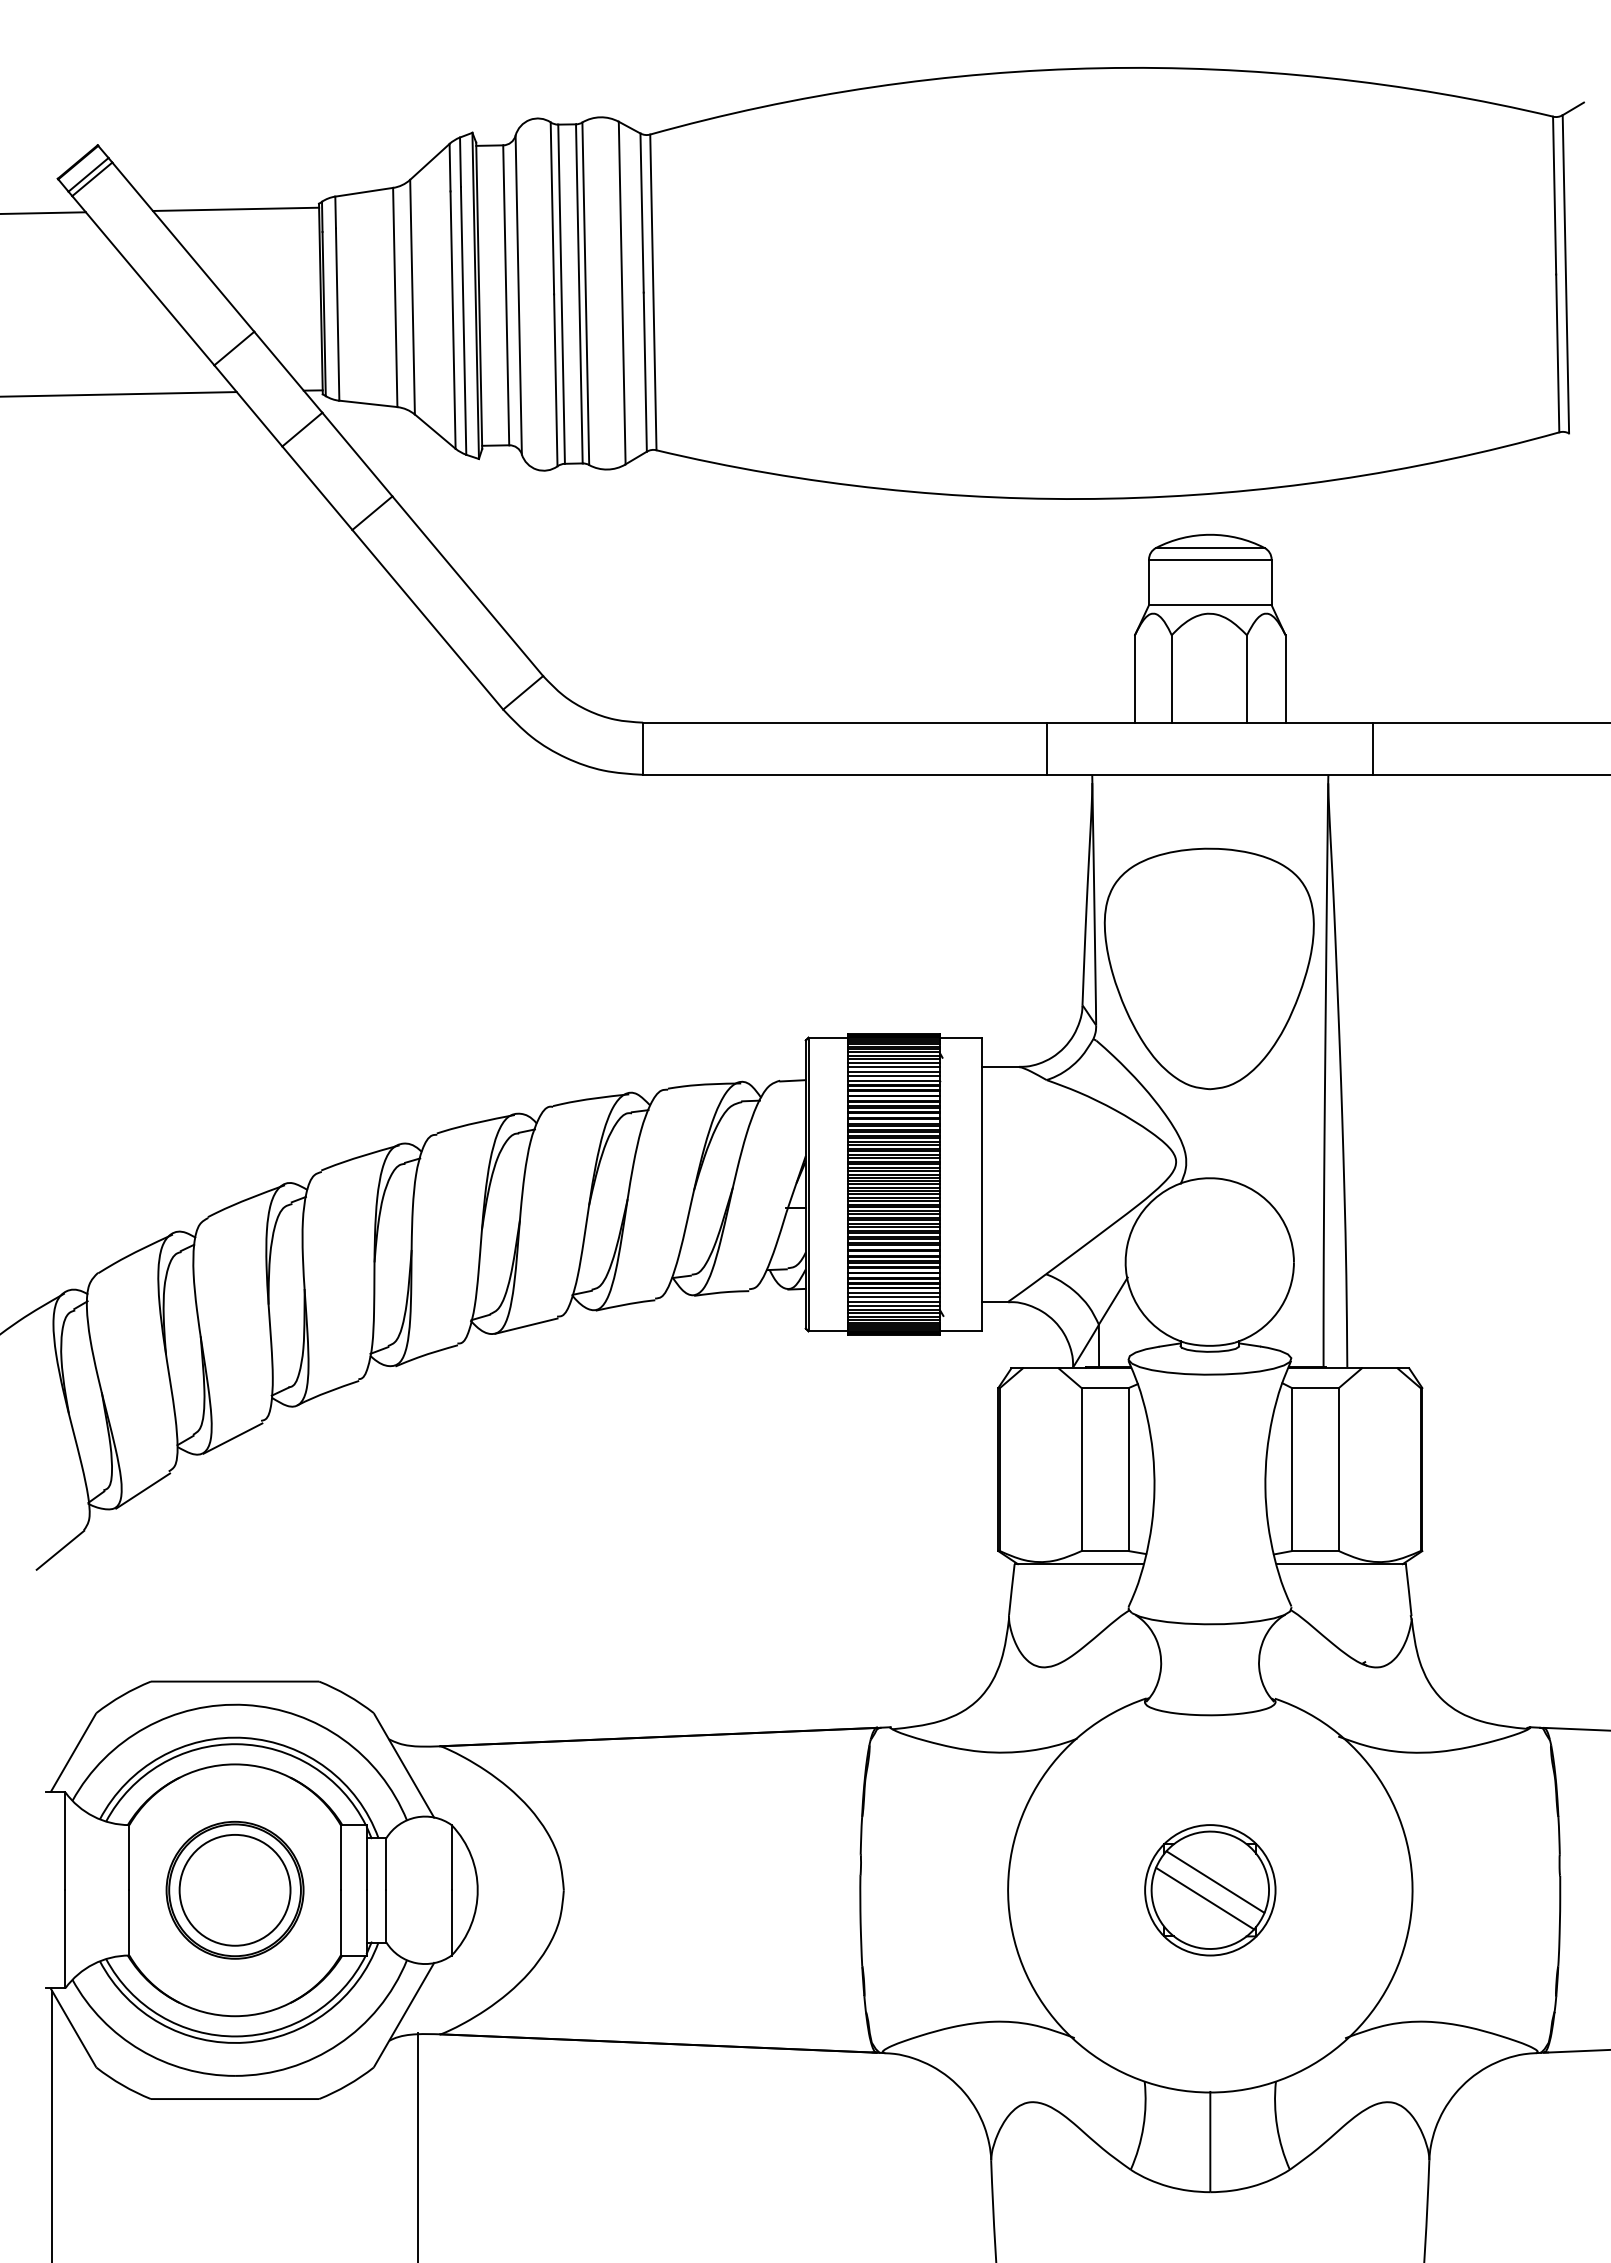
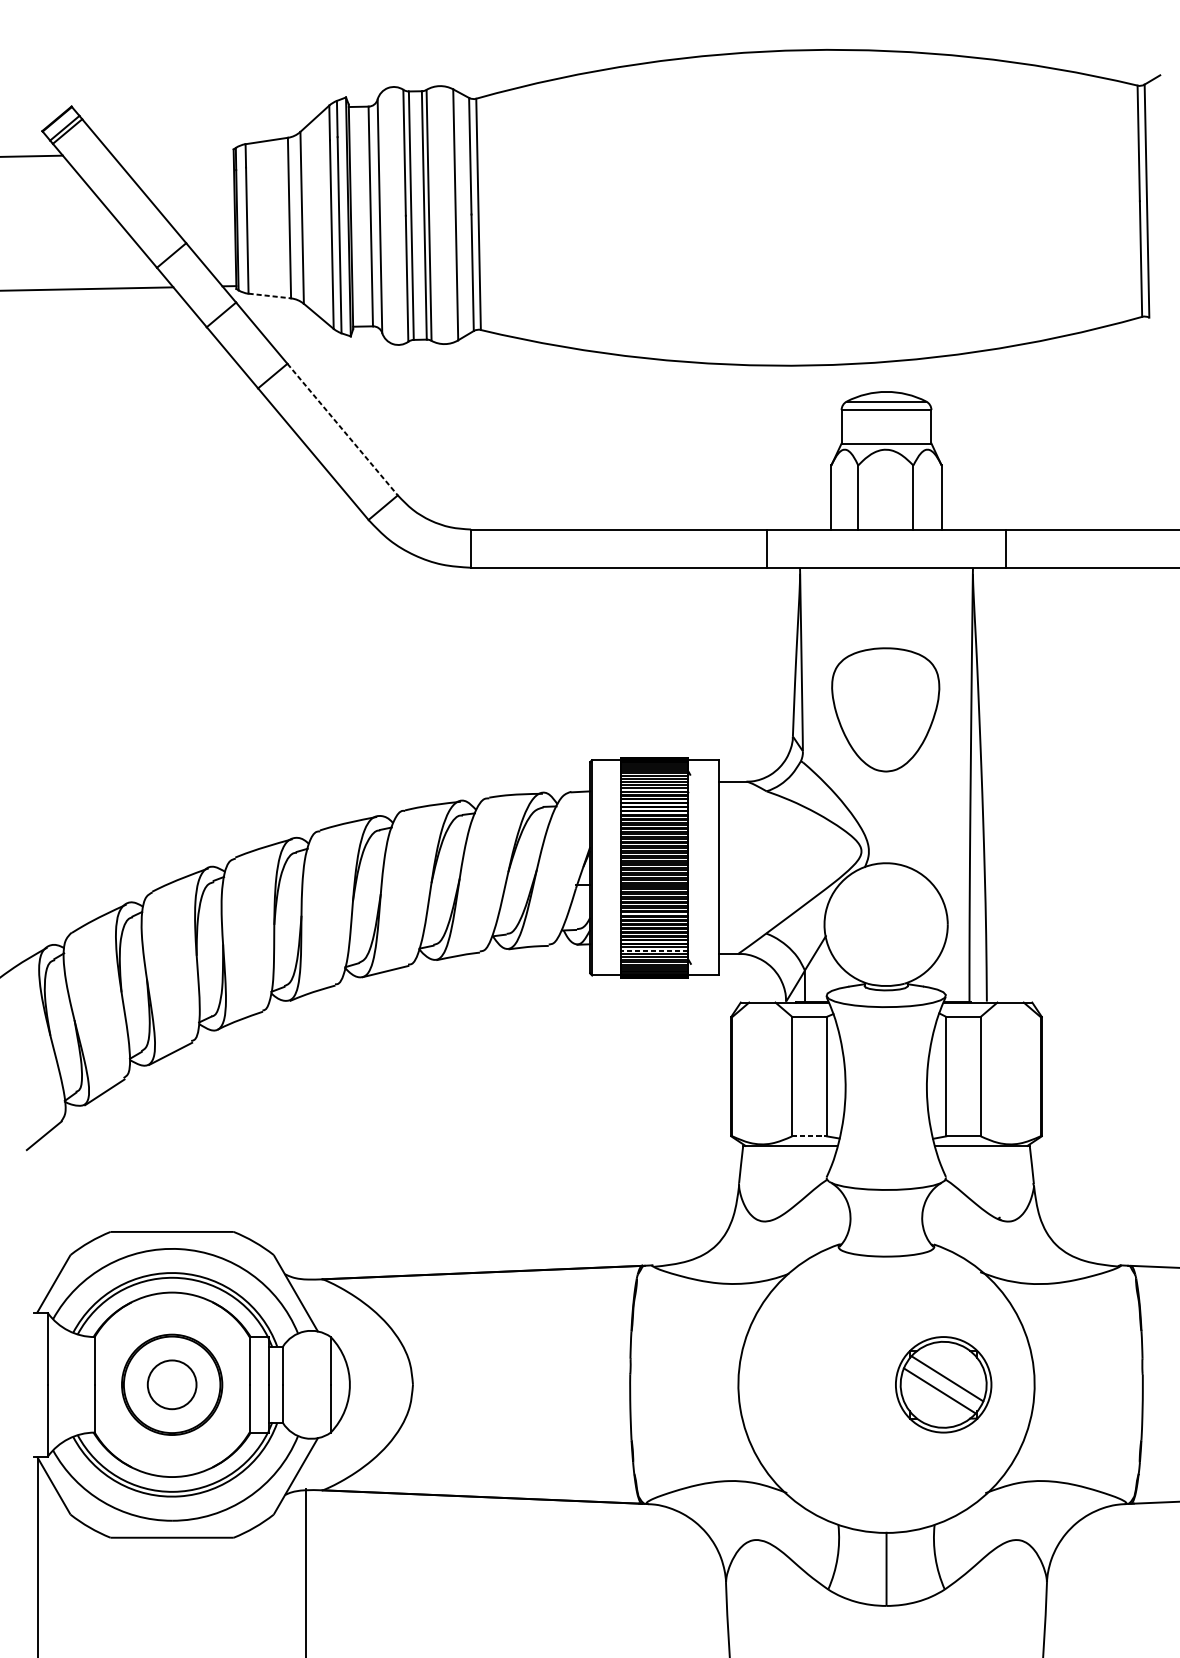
line: (235, 208) -> (172, 152), removed
line: (368, 403) -> (269, 295), solid -> dashed
line: (468, 586) -> (343, 429), solid -> dashed
part: (1208, 968) -> (885, 709), size x0.7
line: (893, 1297) -> (654, 950), solid -> dashed
line: (1105, 1551) -> (809, 1136), solid -> dashed
circle: (234, 1889) -> (171, 1384), size x0.6
part: (1210, 1890) -> (943, 1384), moved

